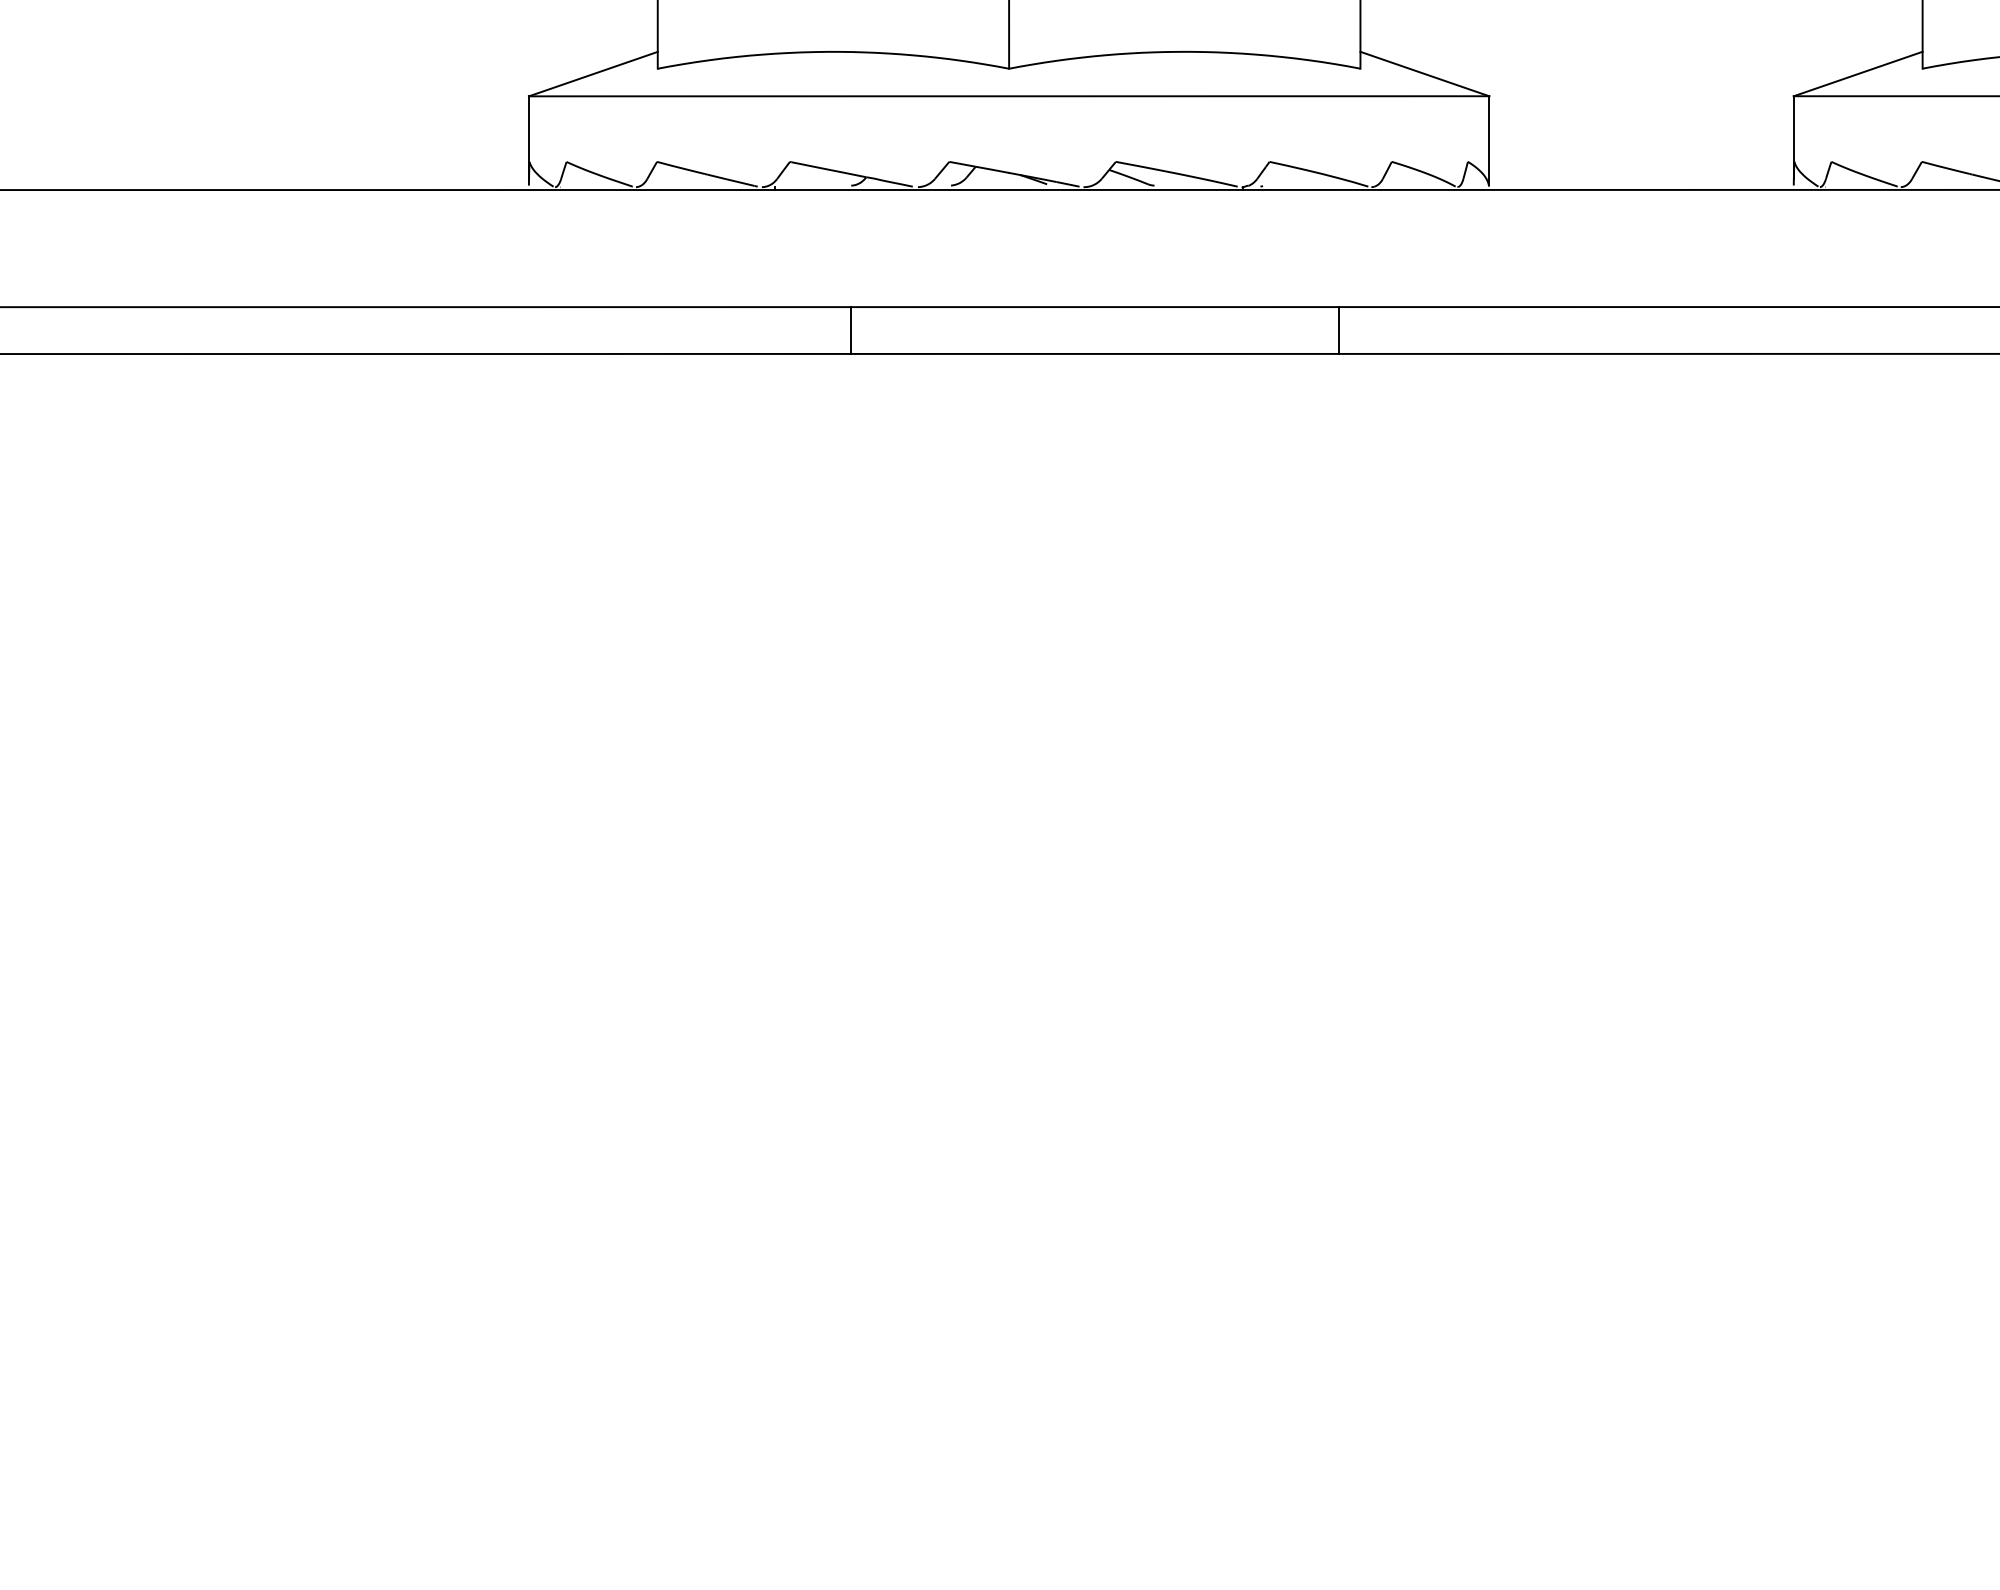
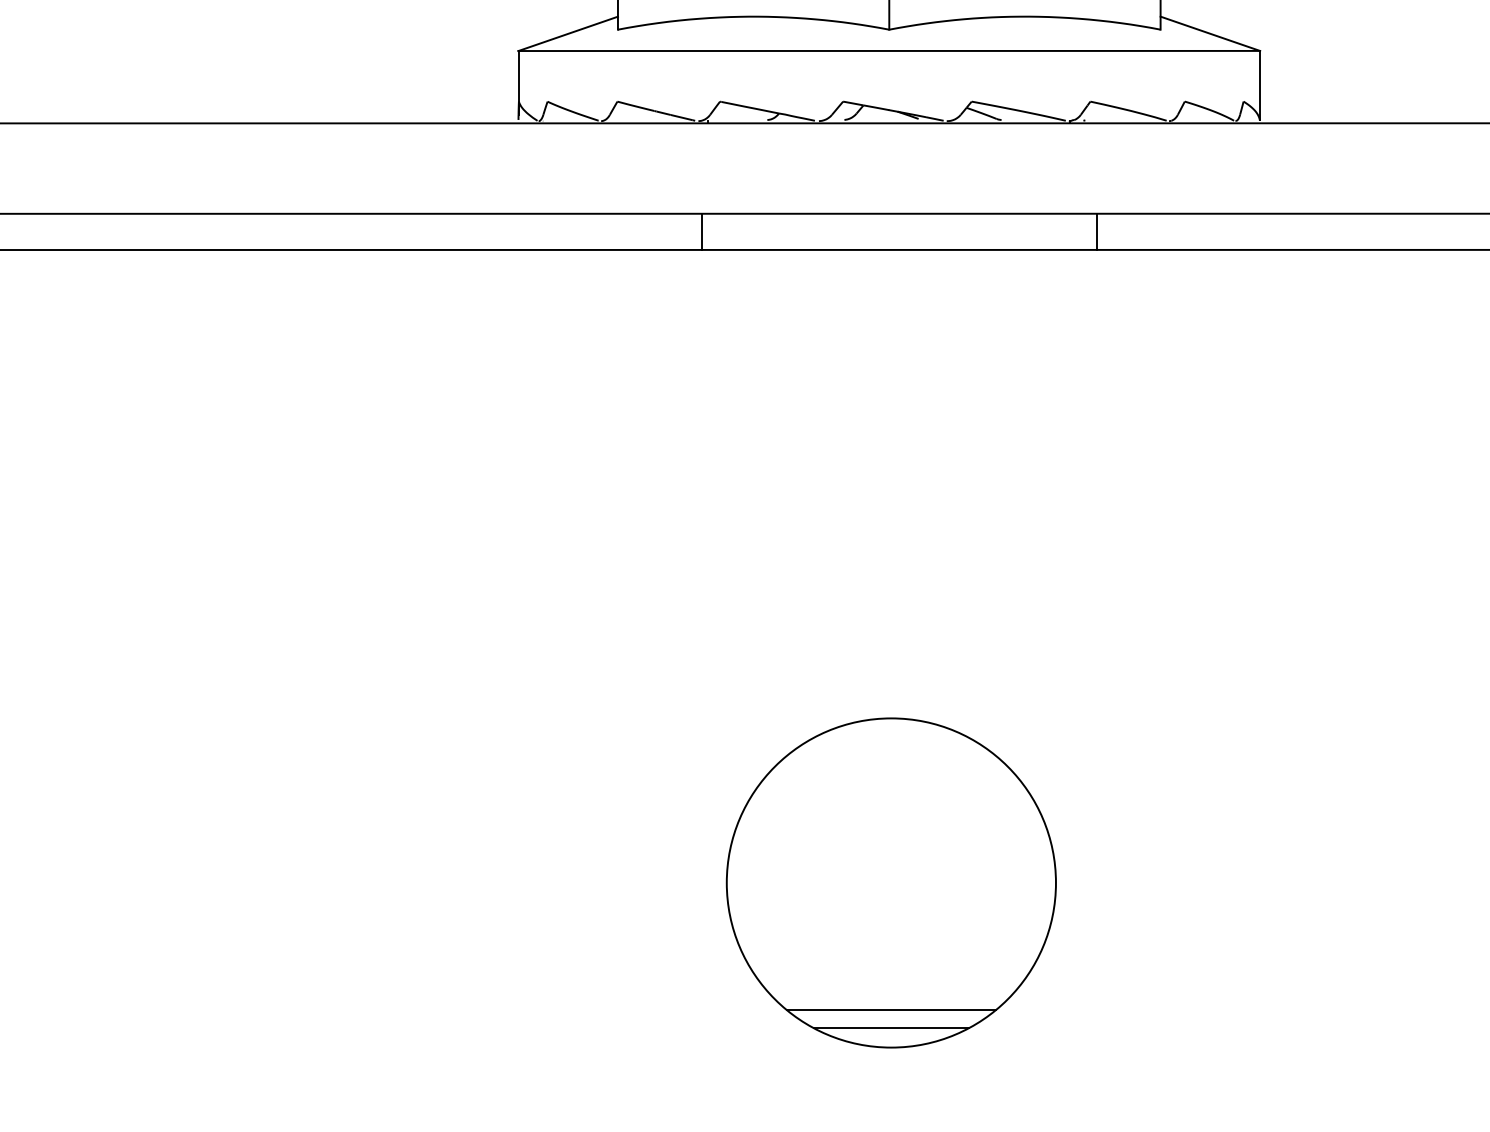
line: (851, 330) -> (702, 231), moved
line: (1339, 330) -> (1097, 231), moved
part: (1011, 1173) -> (891, 882), added

